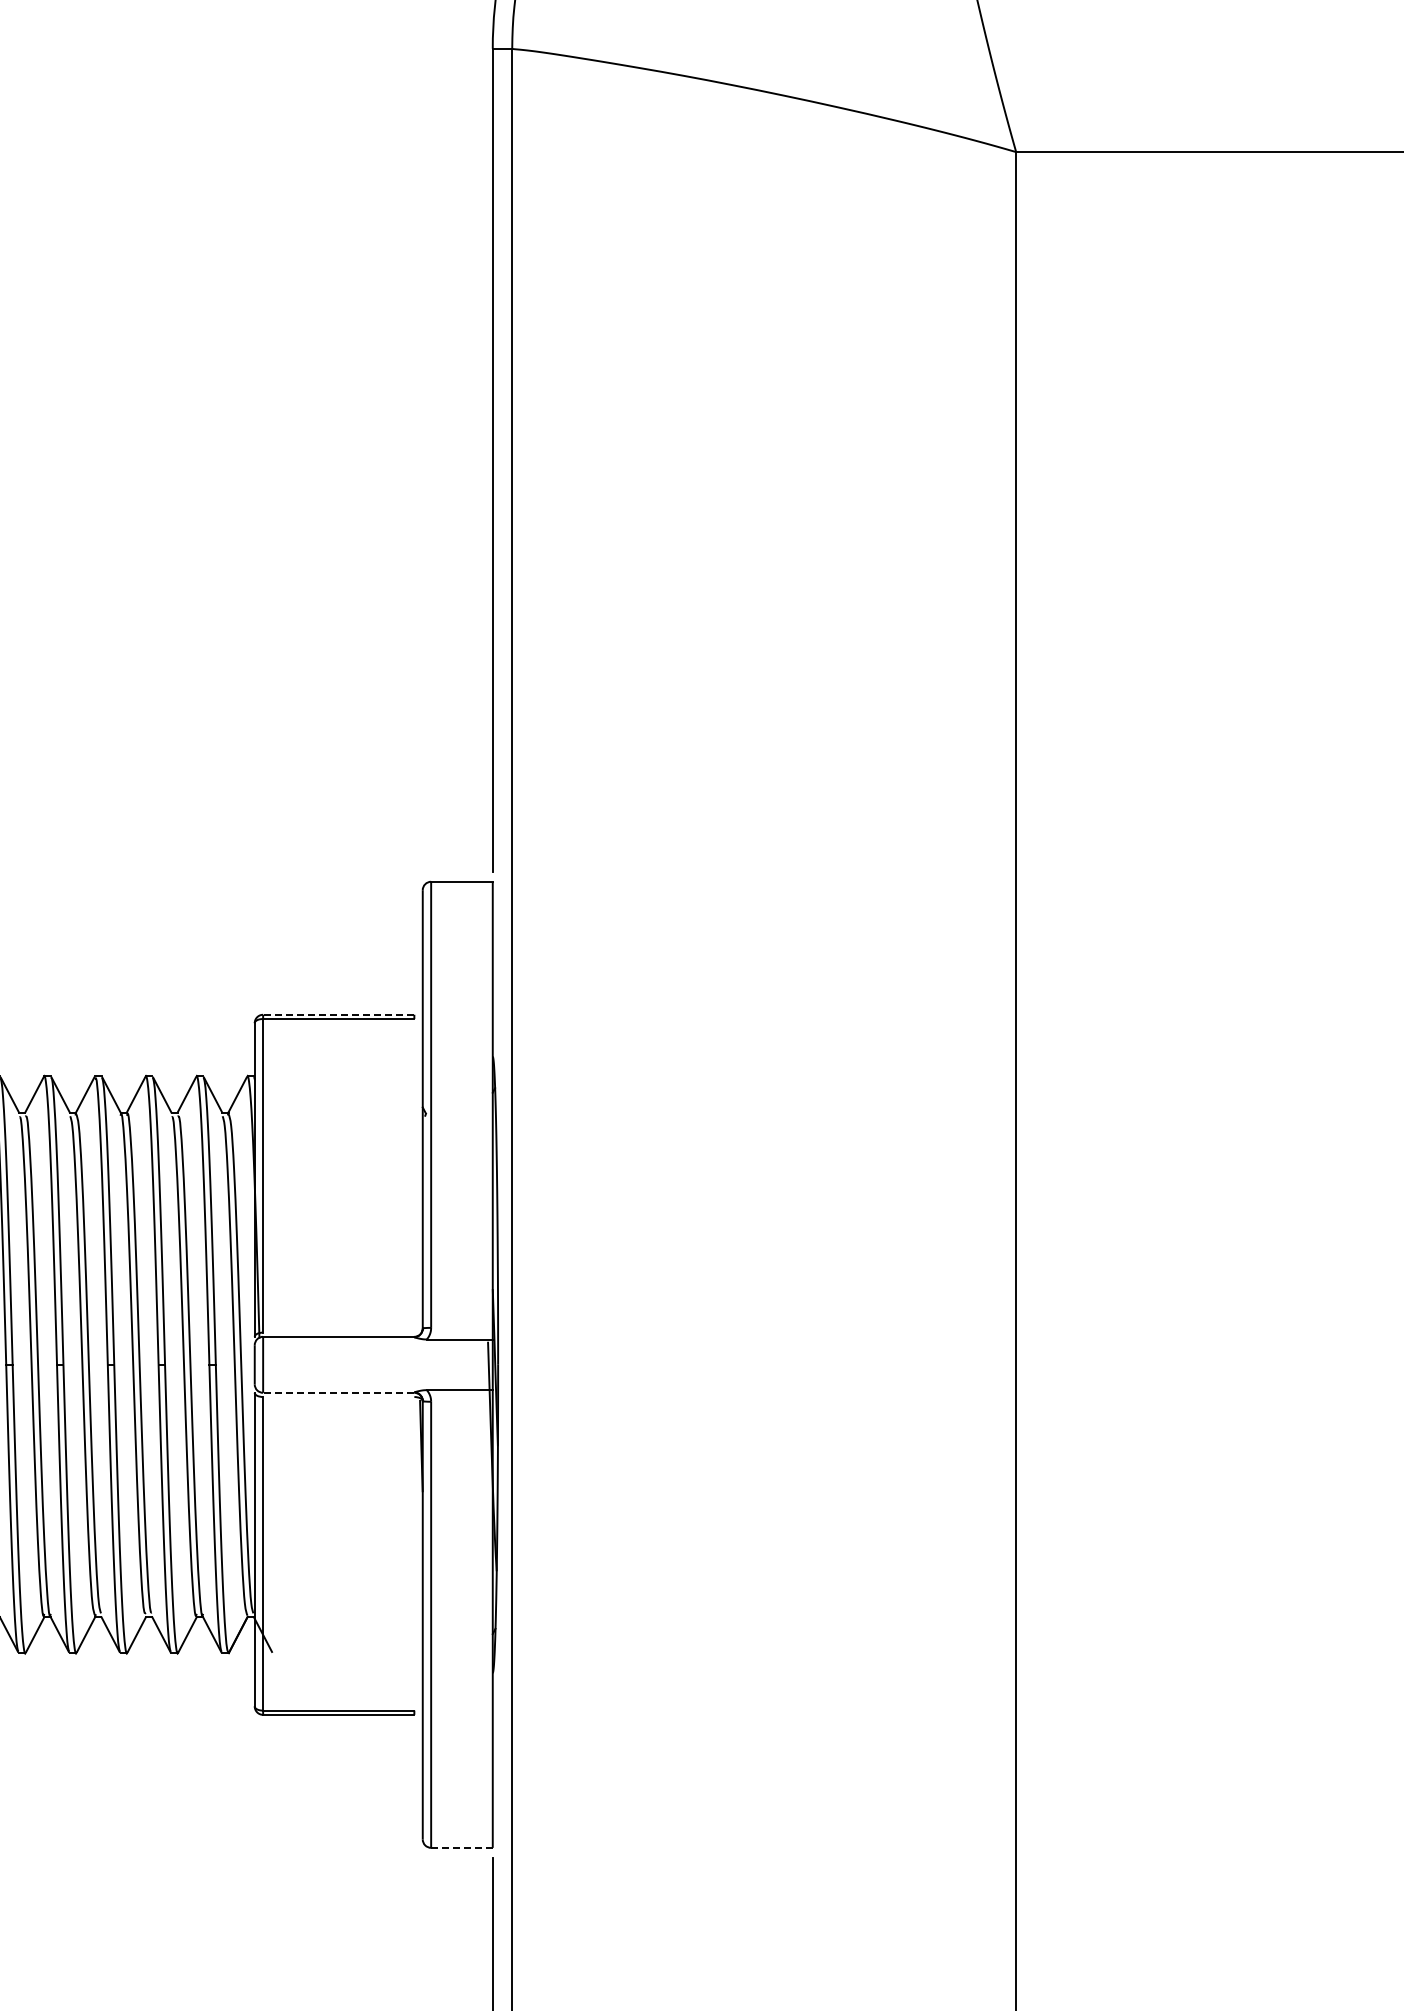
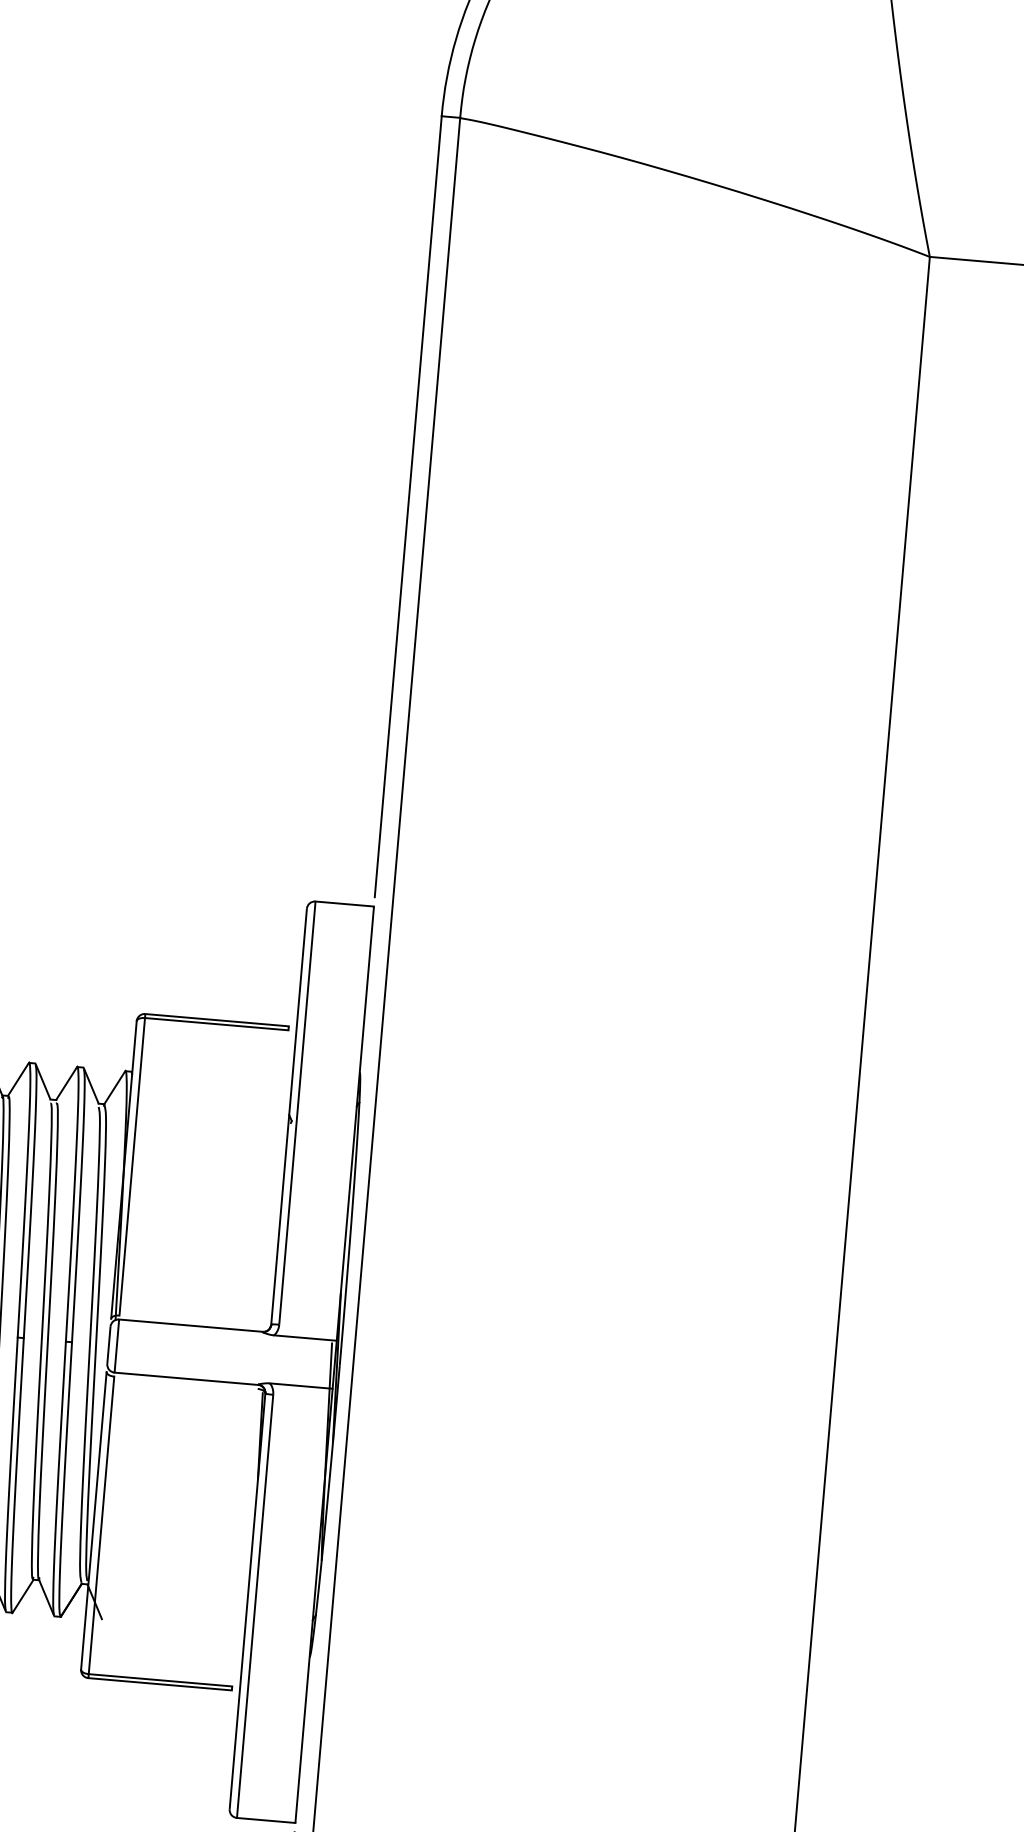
line: (338, 1014) -> (216, 1019), dashed -> solid
line: (338, 1392) -> (186, 1378), dashed -> solid
line: (461, 1847) -> (265, 1820), dashed -> solid

